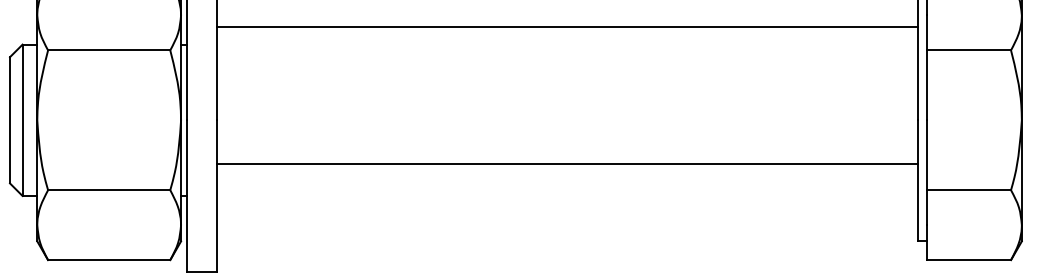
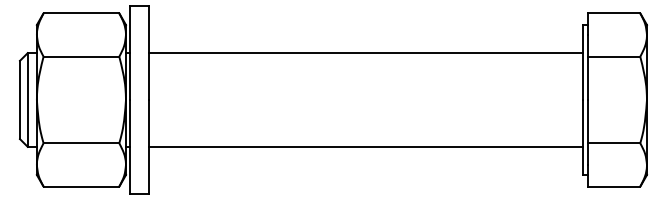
line: (567, 27) -> (365, 53), moved
line: (567, 163) -> (365, 146), moved

